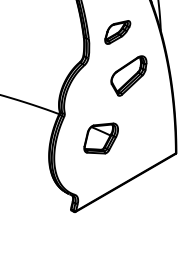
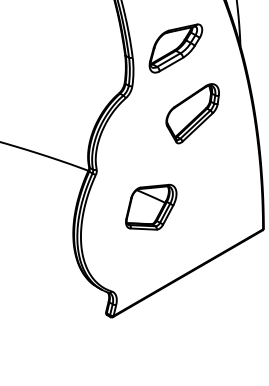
part: (117, 32) -> (175, 48), size x1.4

